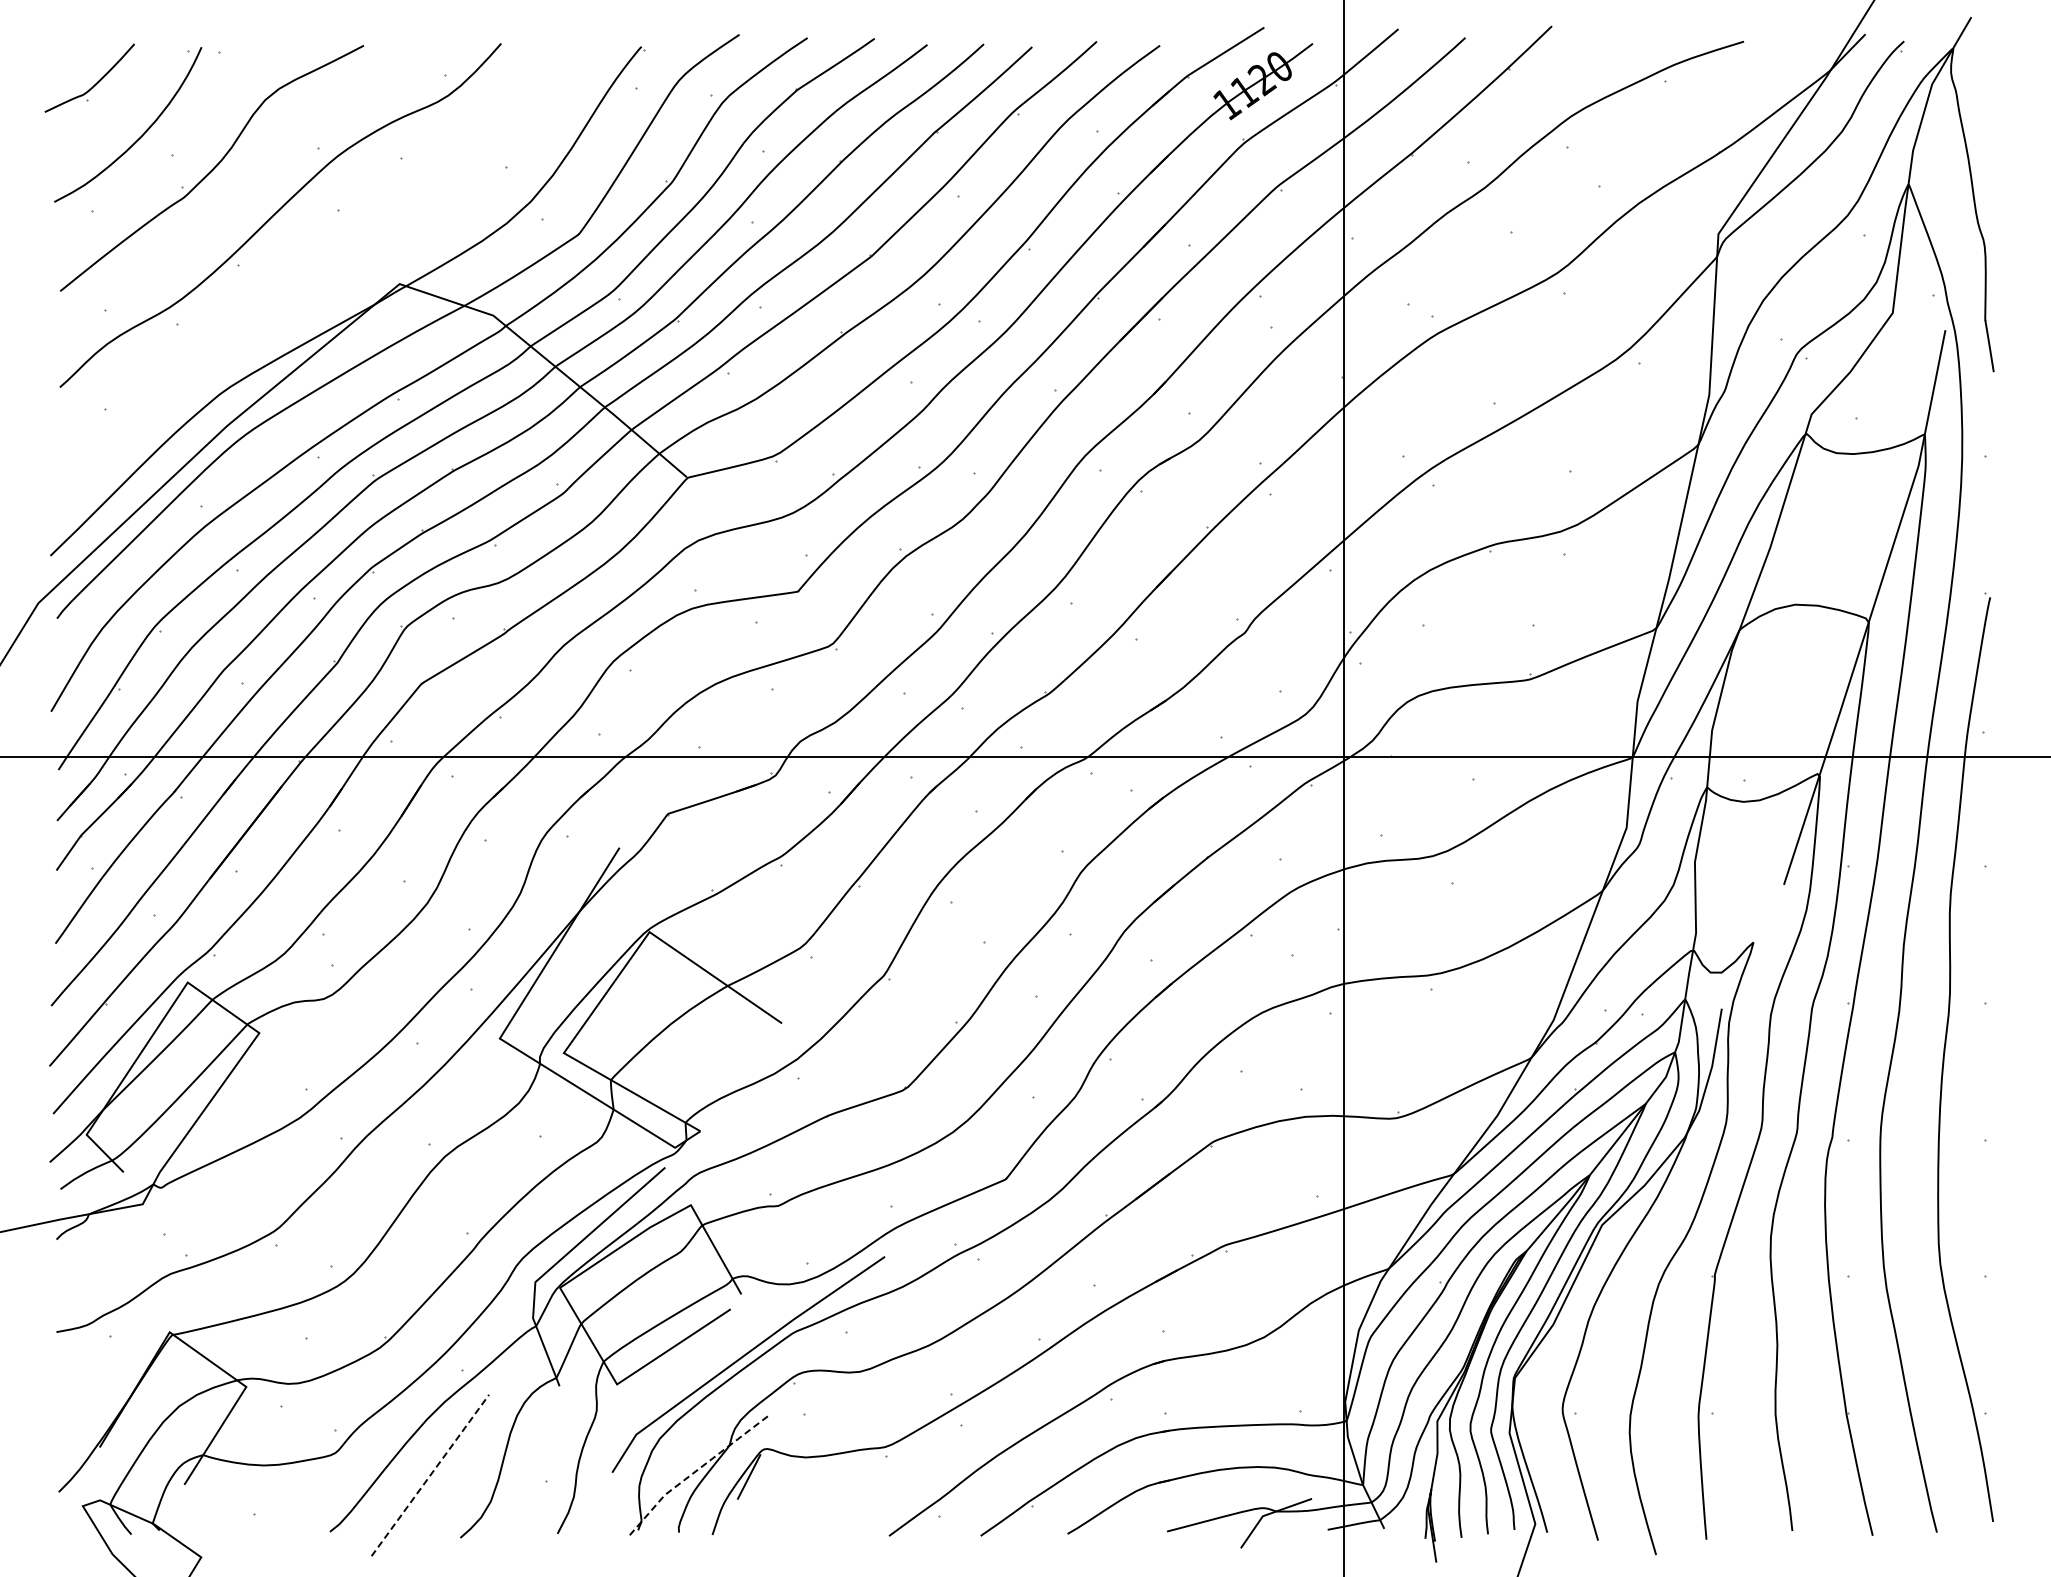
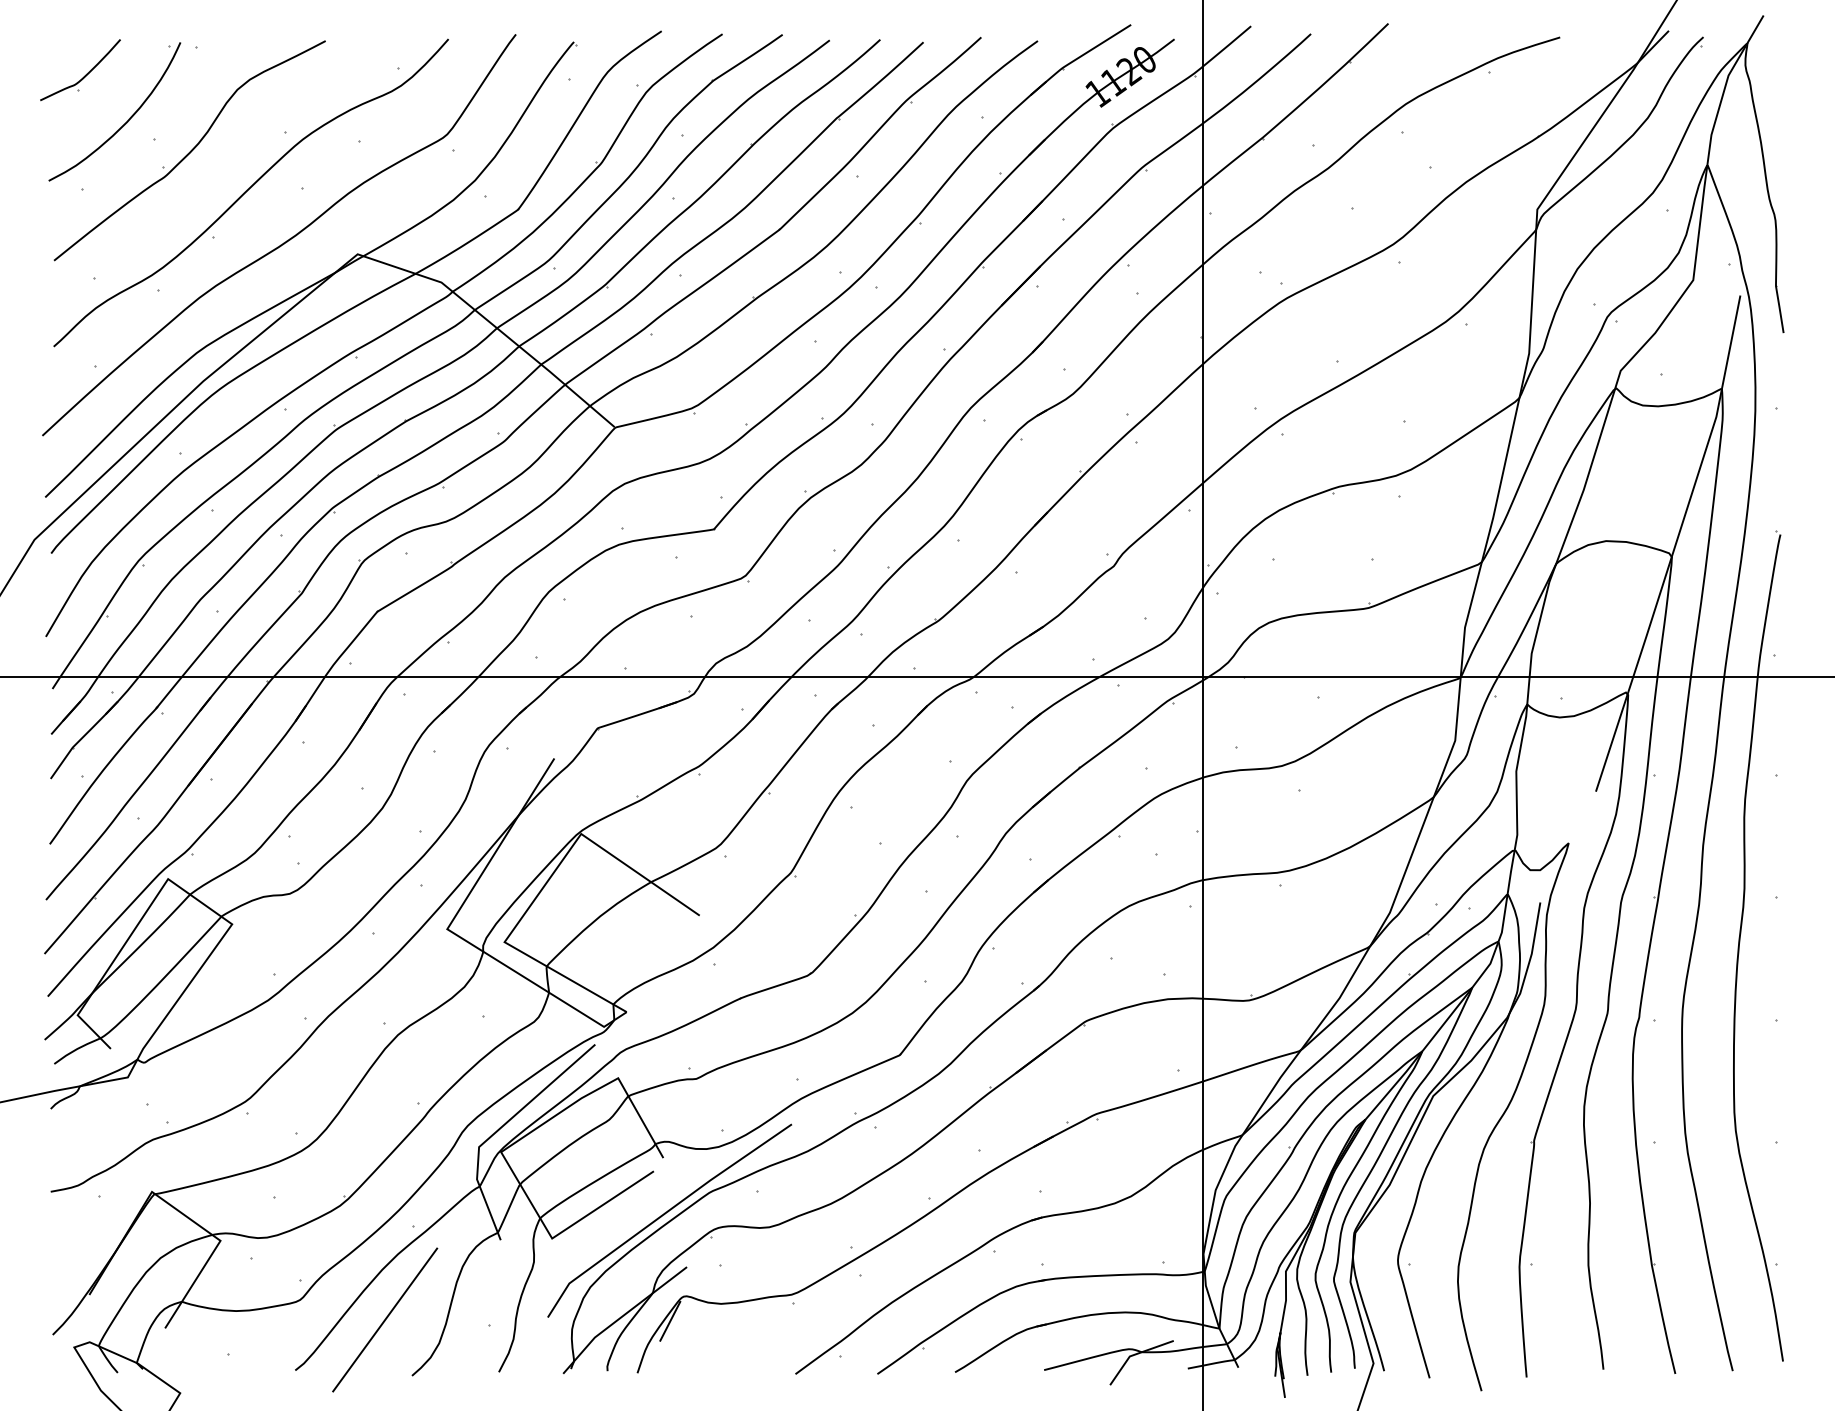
curve: (317, 270) -> (284, 242), added
line: (694, 1472) -> (621, 1317), dashed -> solid
line: (430, 1475) -> (385, 1320), dashed -> solid

